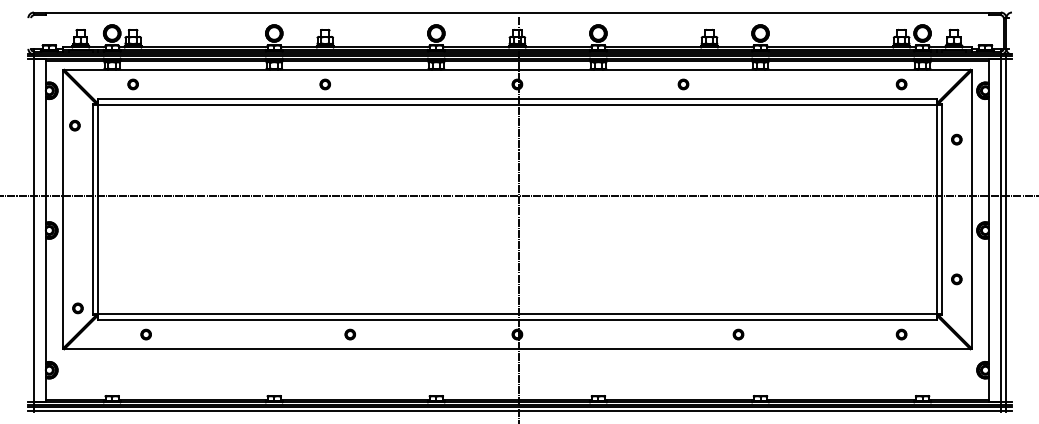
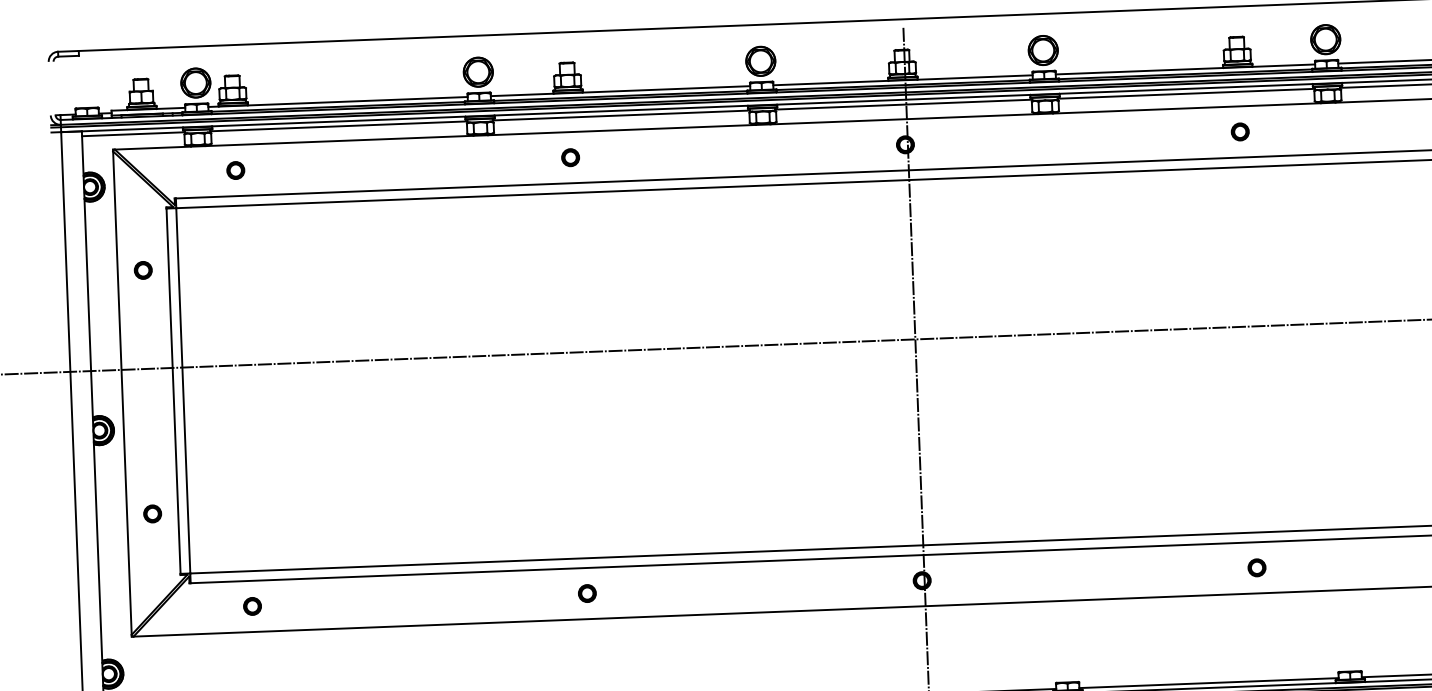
part: (683, 84) -> (1240, 131), moved
part: (74, 125) -> (142, 270), moved
part: (77, 308) -> (151, 514), moved
part: (145, 334) -> (251, 606), moved
part: (349, 334) -> (586, 593), moved
part: (738, 334) -> (1257, 567), moved

